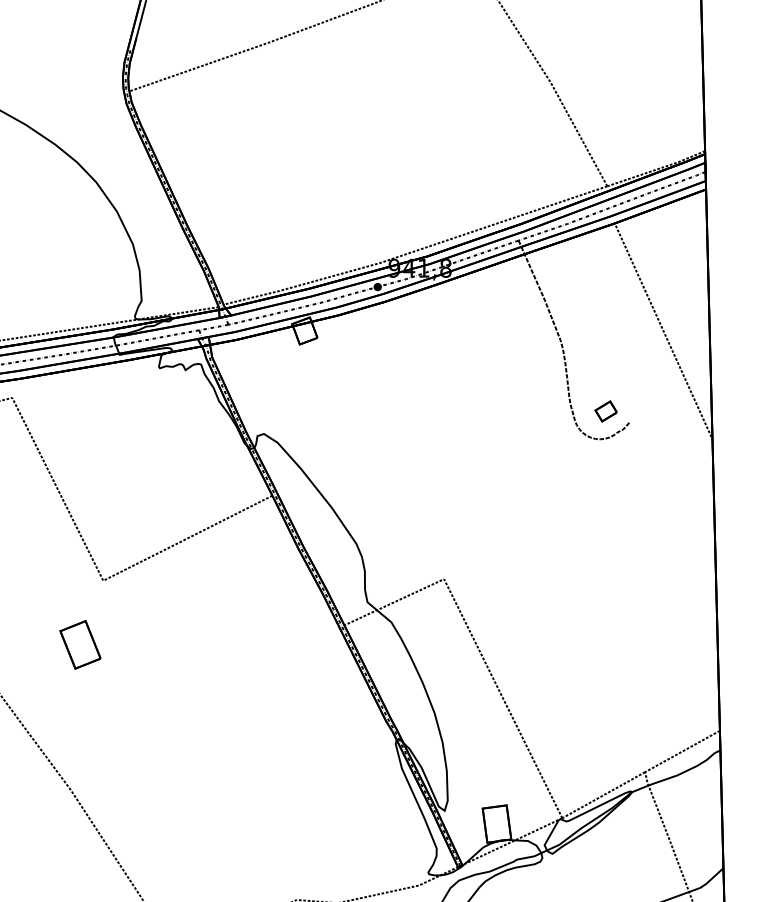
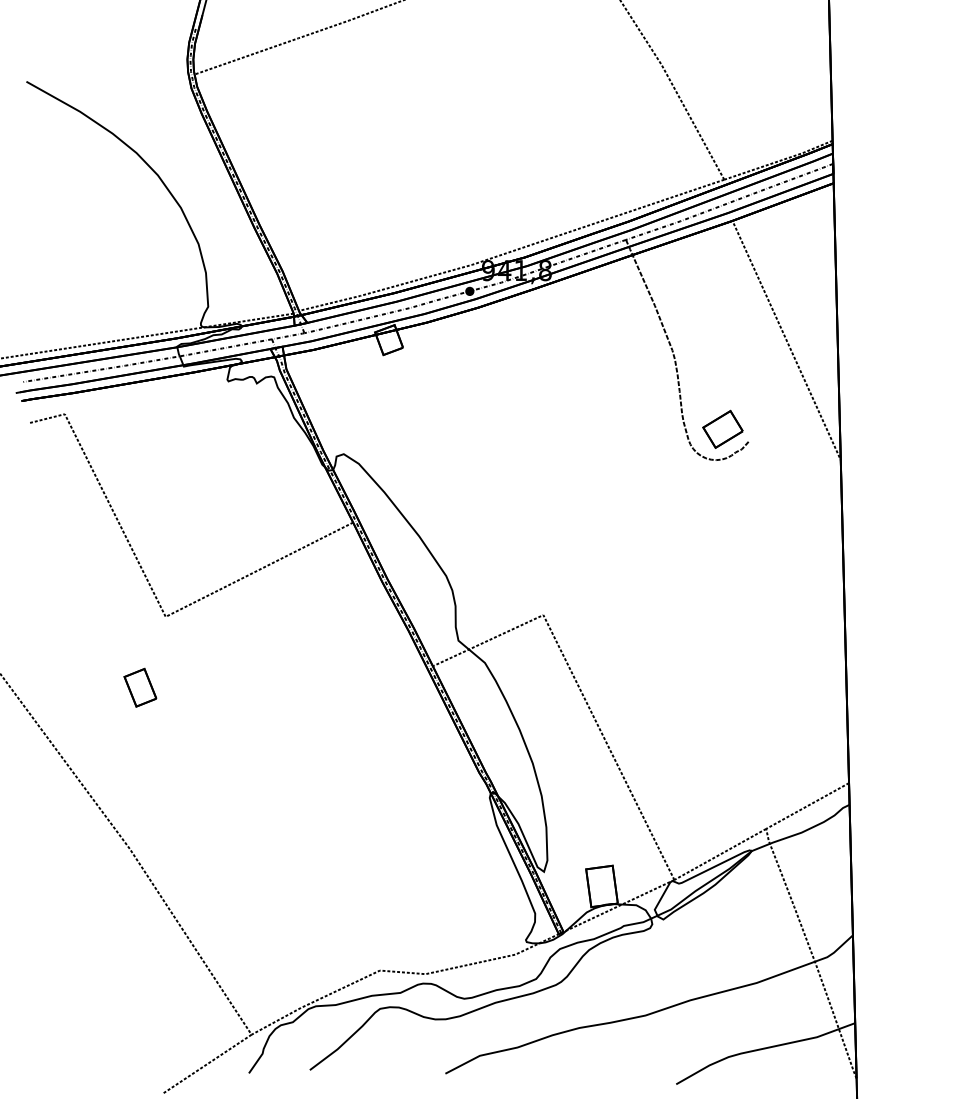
part: (605, 410) -> (722, 428), size x1.67
part: (80, 644) -> (140, 687), size x0.71

